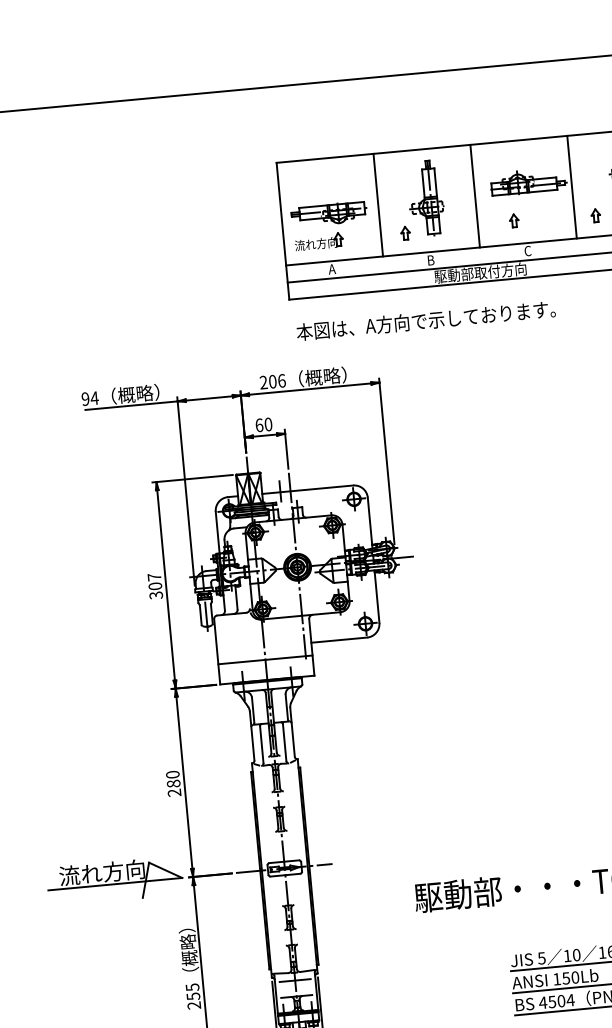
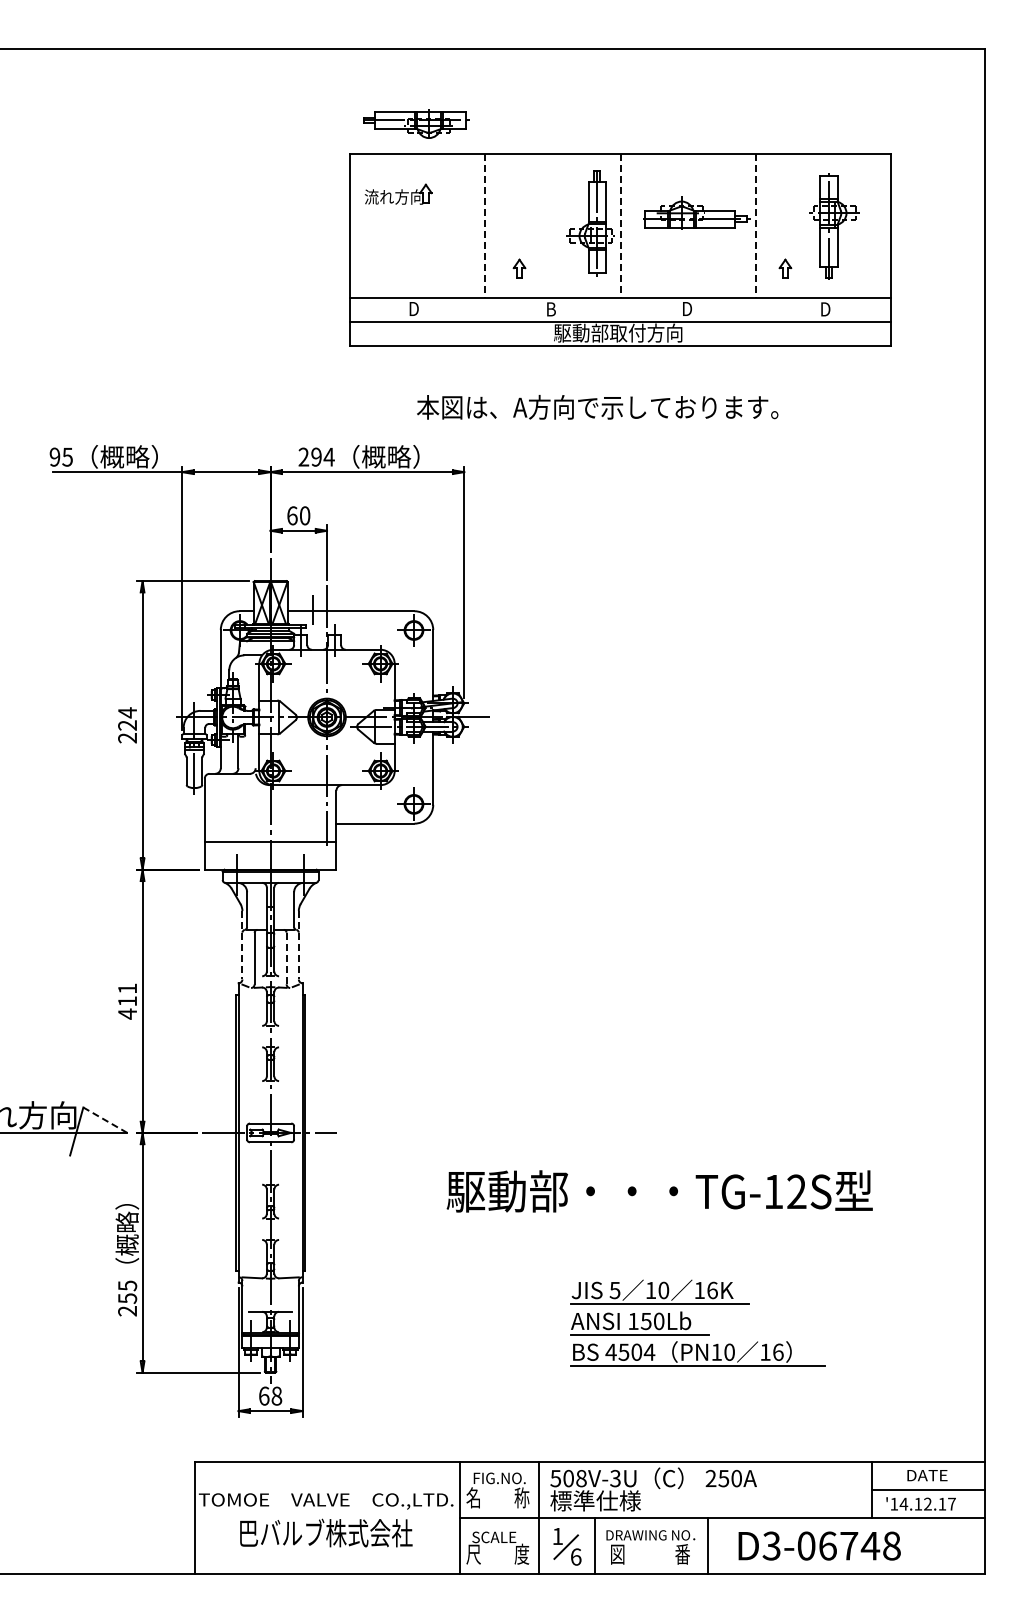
line: (572, 187) -> (756, 226), solid -> dashed
line: (475, 196) -> (620, 226), solid -> dashed
part: (426, 198) -> (590, 223), moved
line: (378, 205) -> (485, 226), solid -> dashed
part: (329, 213) -> (416, 123), moved
part: (514, 220) -> (671, 264), removed
part: (318, 241) -> (398, 193), moved
text: (527, 250) -> (686, 308), C -> D
text: (332, 268) -> (413, 308), A -> D
text: (425, 320) -> (597, 407), moved
text: (277, 380) -> (322, 456), 206 -> 294
text: (94, 397) -> (67, 456), 94 -> 95
text: (155, 586) -> (127, 725), 307 -> 224
line: (292, 732) -> (298, 945), solid -> dashed
line: (252, 736) -> (242, 945), solid -> dashed
line: (284, 742) -> (286, 958), solid -> dashed
text: (173, 783) -> (127, 1001), 280 -> 411
line: (165, 869) -> (104, 1119), solid -> dashed
line: (295, 980) -> (270, 1289), removed

